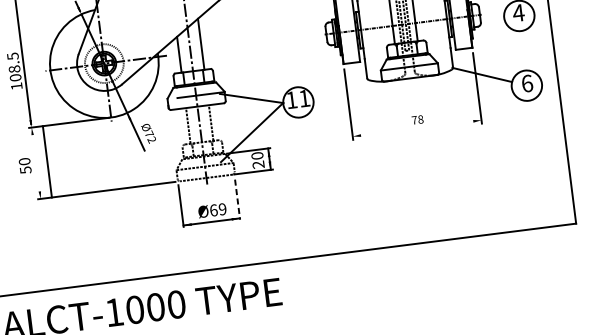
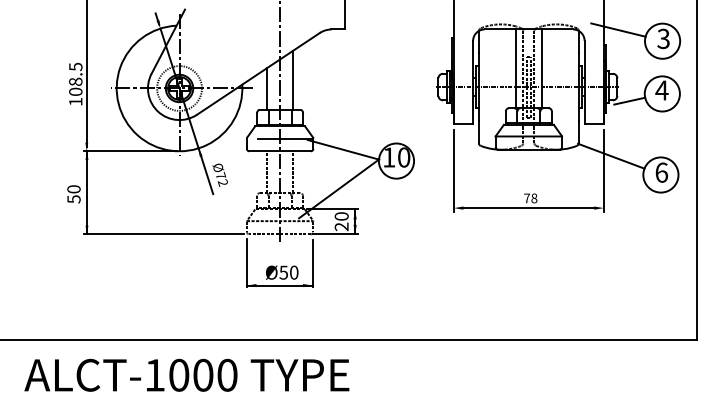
line: (491, 25) -> (629, 100), added
text: (304, 98) -> (404, 157), 11 -> 10
line: (416, 128) -> (528, 208), added
line: (47, 161) -> (87, 192), moved
line: (237, 200) -> (312, 264), dashed -> solid
text: (217, 209) -> (288, 272), 69 -> 50

